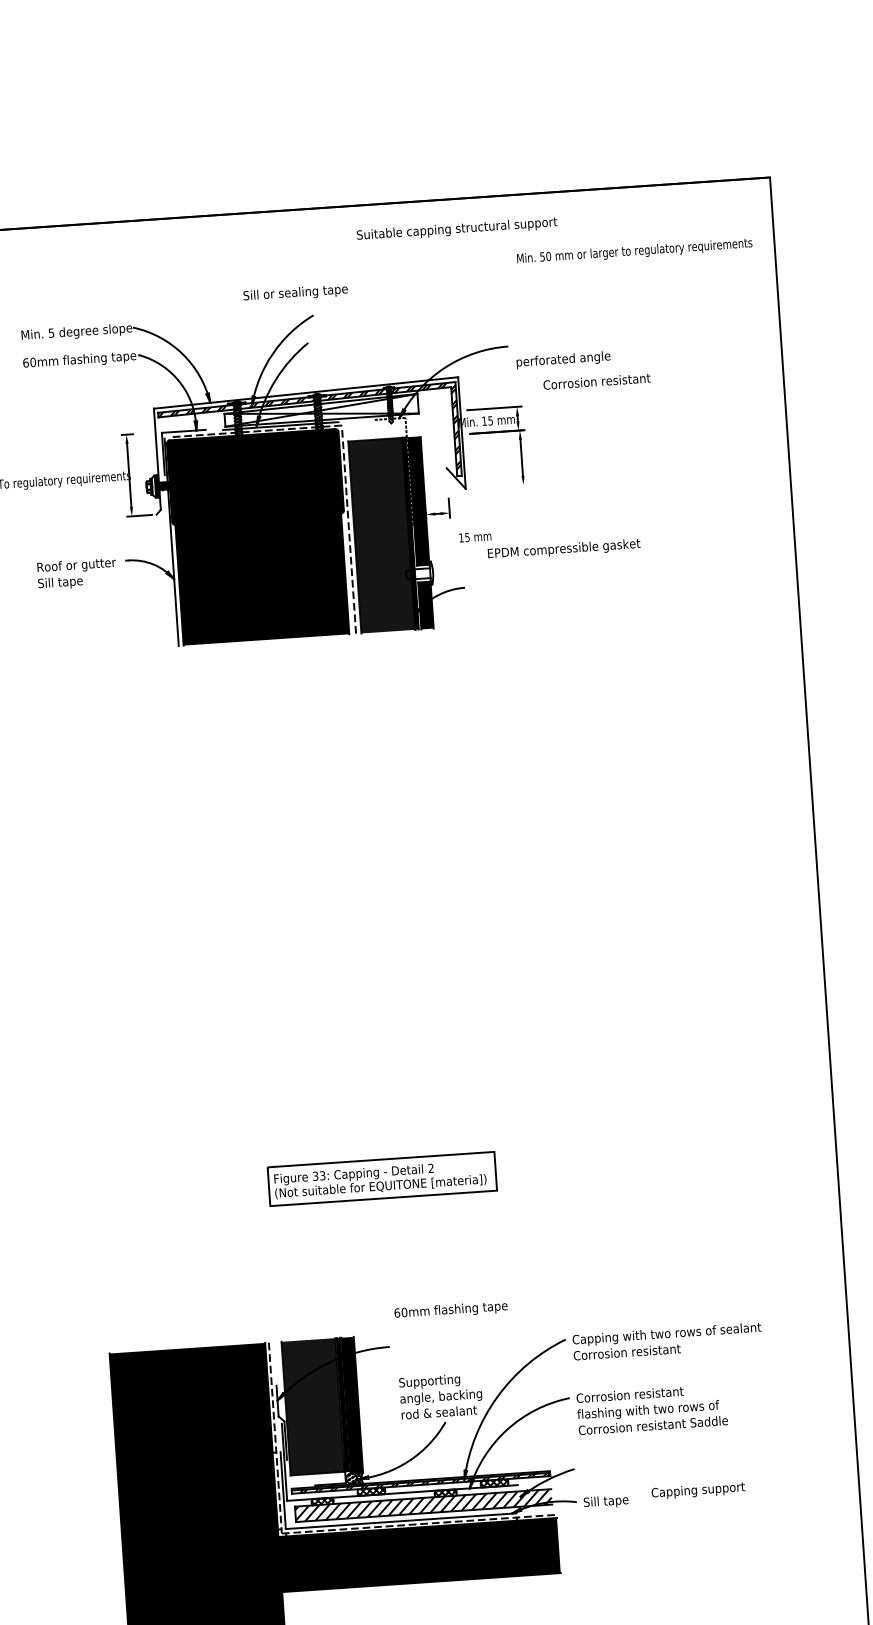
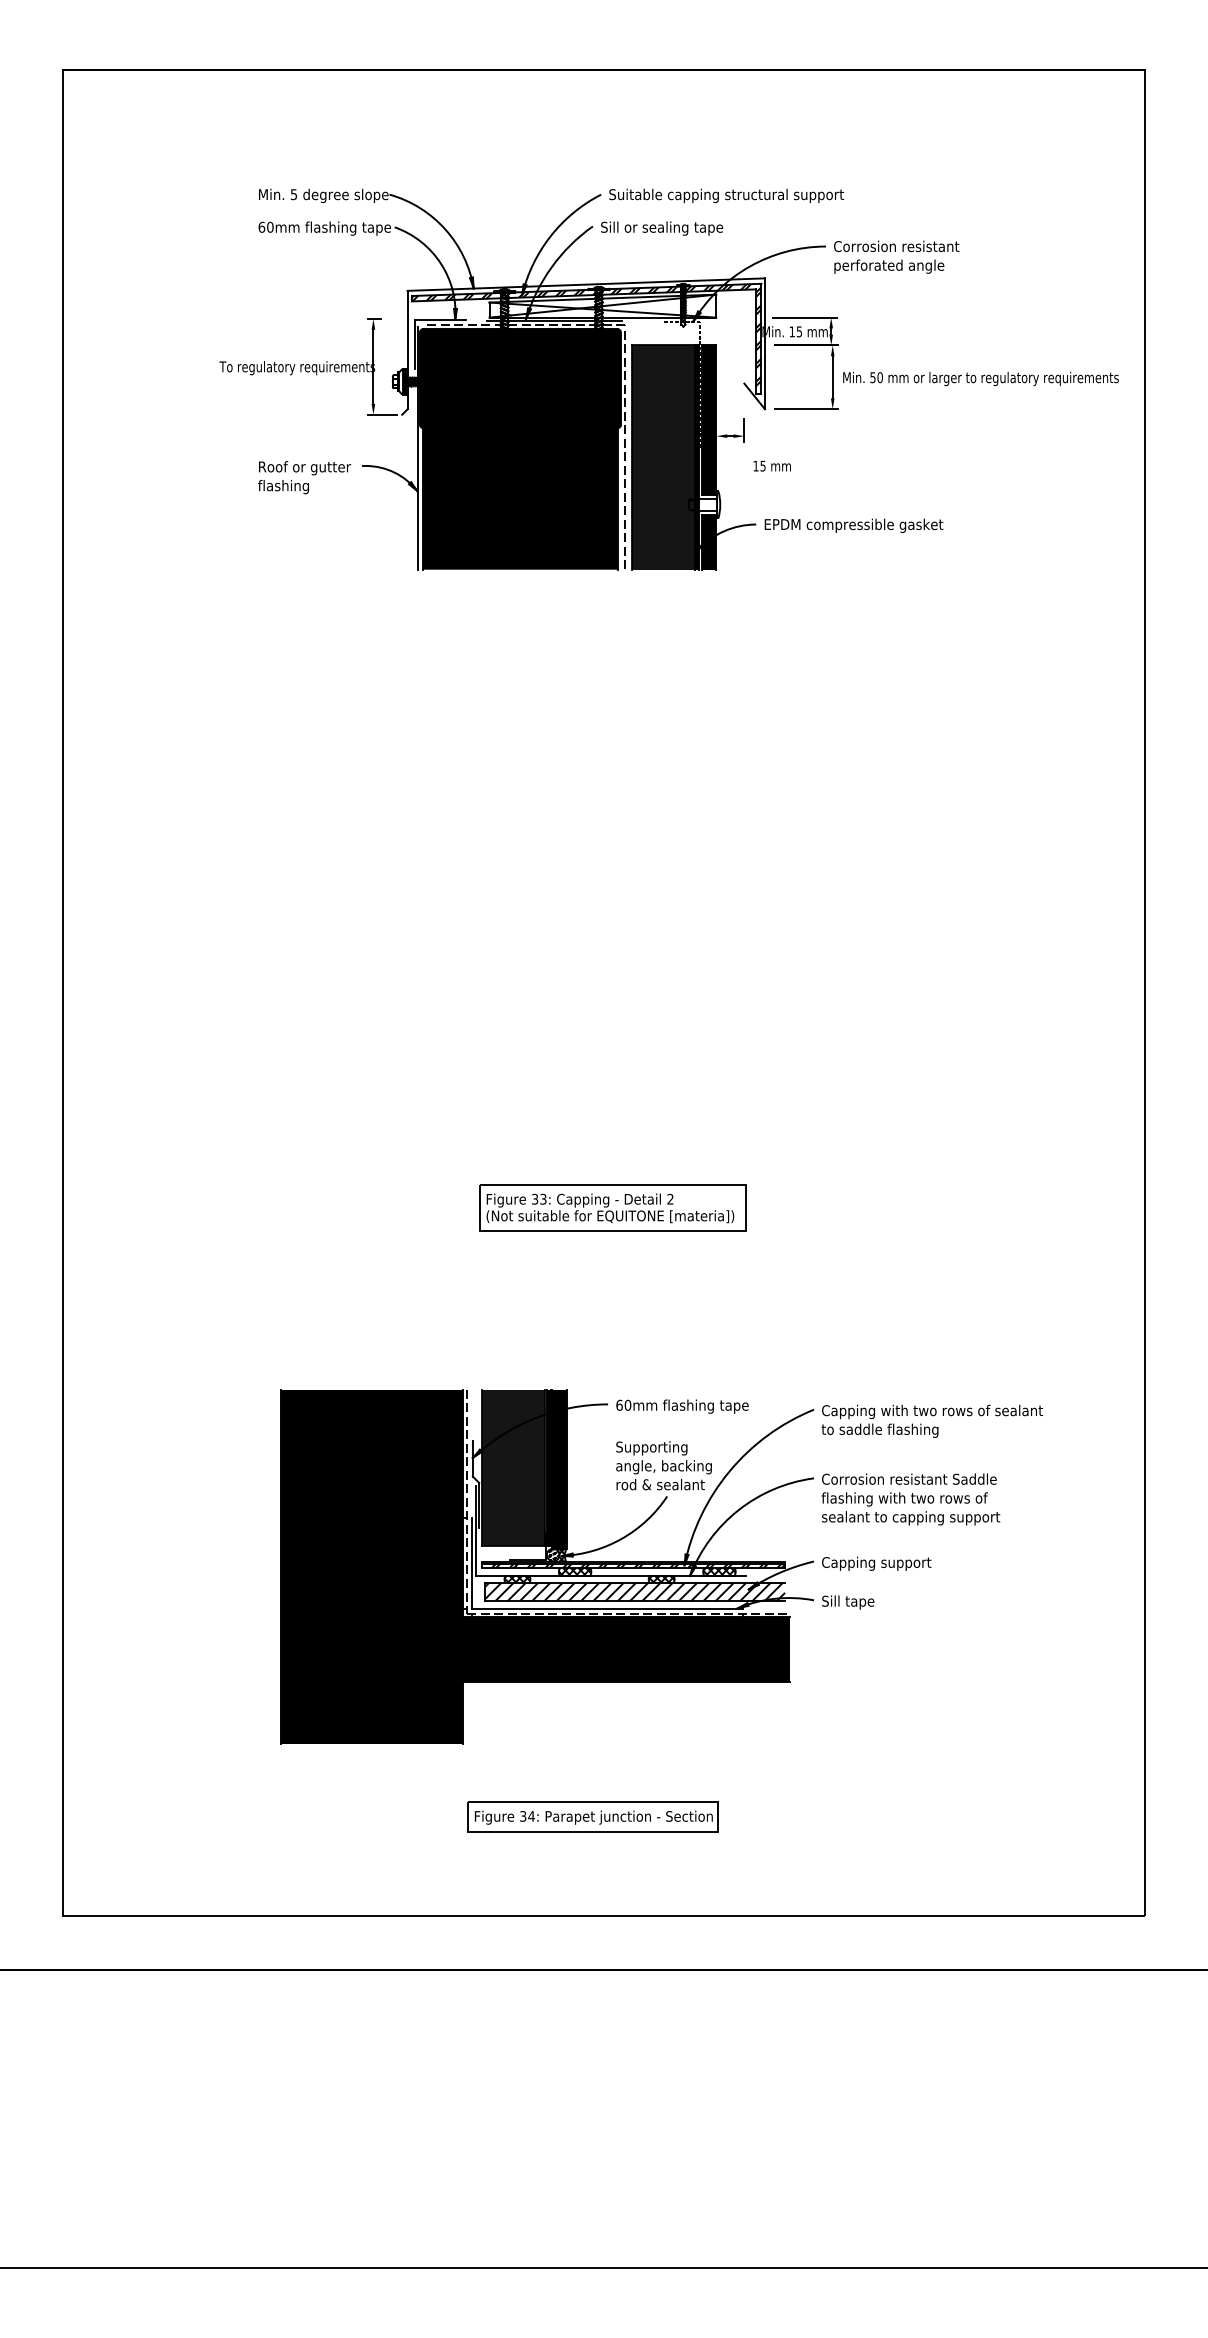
text: (457, 229) -> (726, 195), moved
text: (634, 251) -> (980, 378), moved
text: (296, 293) -> (662, 228), moved
text: (596, 381) -> (896, 246), moved
line: (501, 486) -> (806, 409), added
text: (563, 549) -> (853, 525), moved
text: (60, 583) -> (284, 487), Sill tape -> flashing
text: (451, 1310) -> (682, 1406), moved
text: (627, 1353) -> (884, 1430), Corrosion resistant -> to saddle flashing
text: (706, 1388) -> (974, 1478), Corrosion resistant -> Corrosion resistant Saddle
text: (655, 1426) -> (911, 1518), Corrosion resistant Saddle -> sealant to capping support
text: (698, 1490) -> (876, 1563), moved

